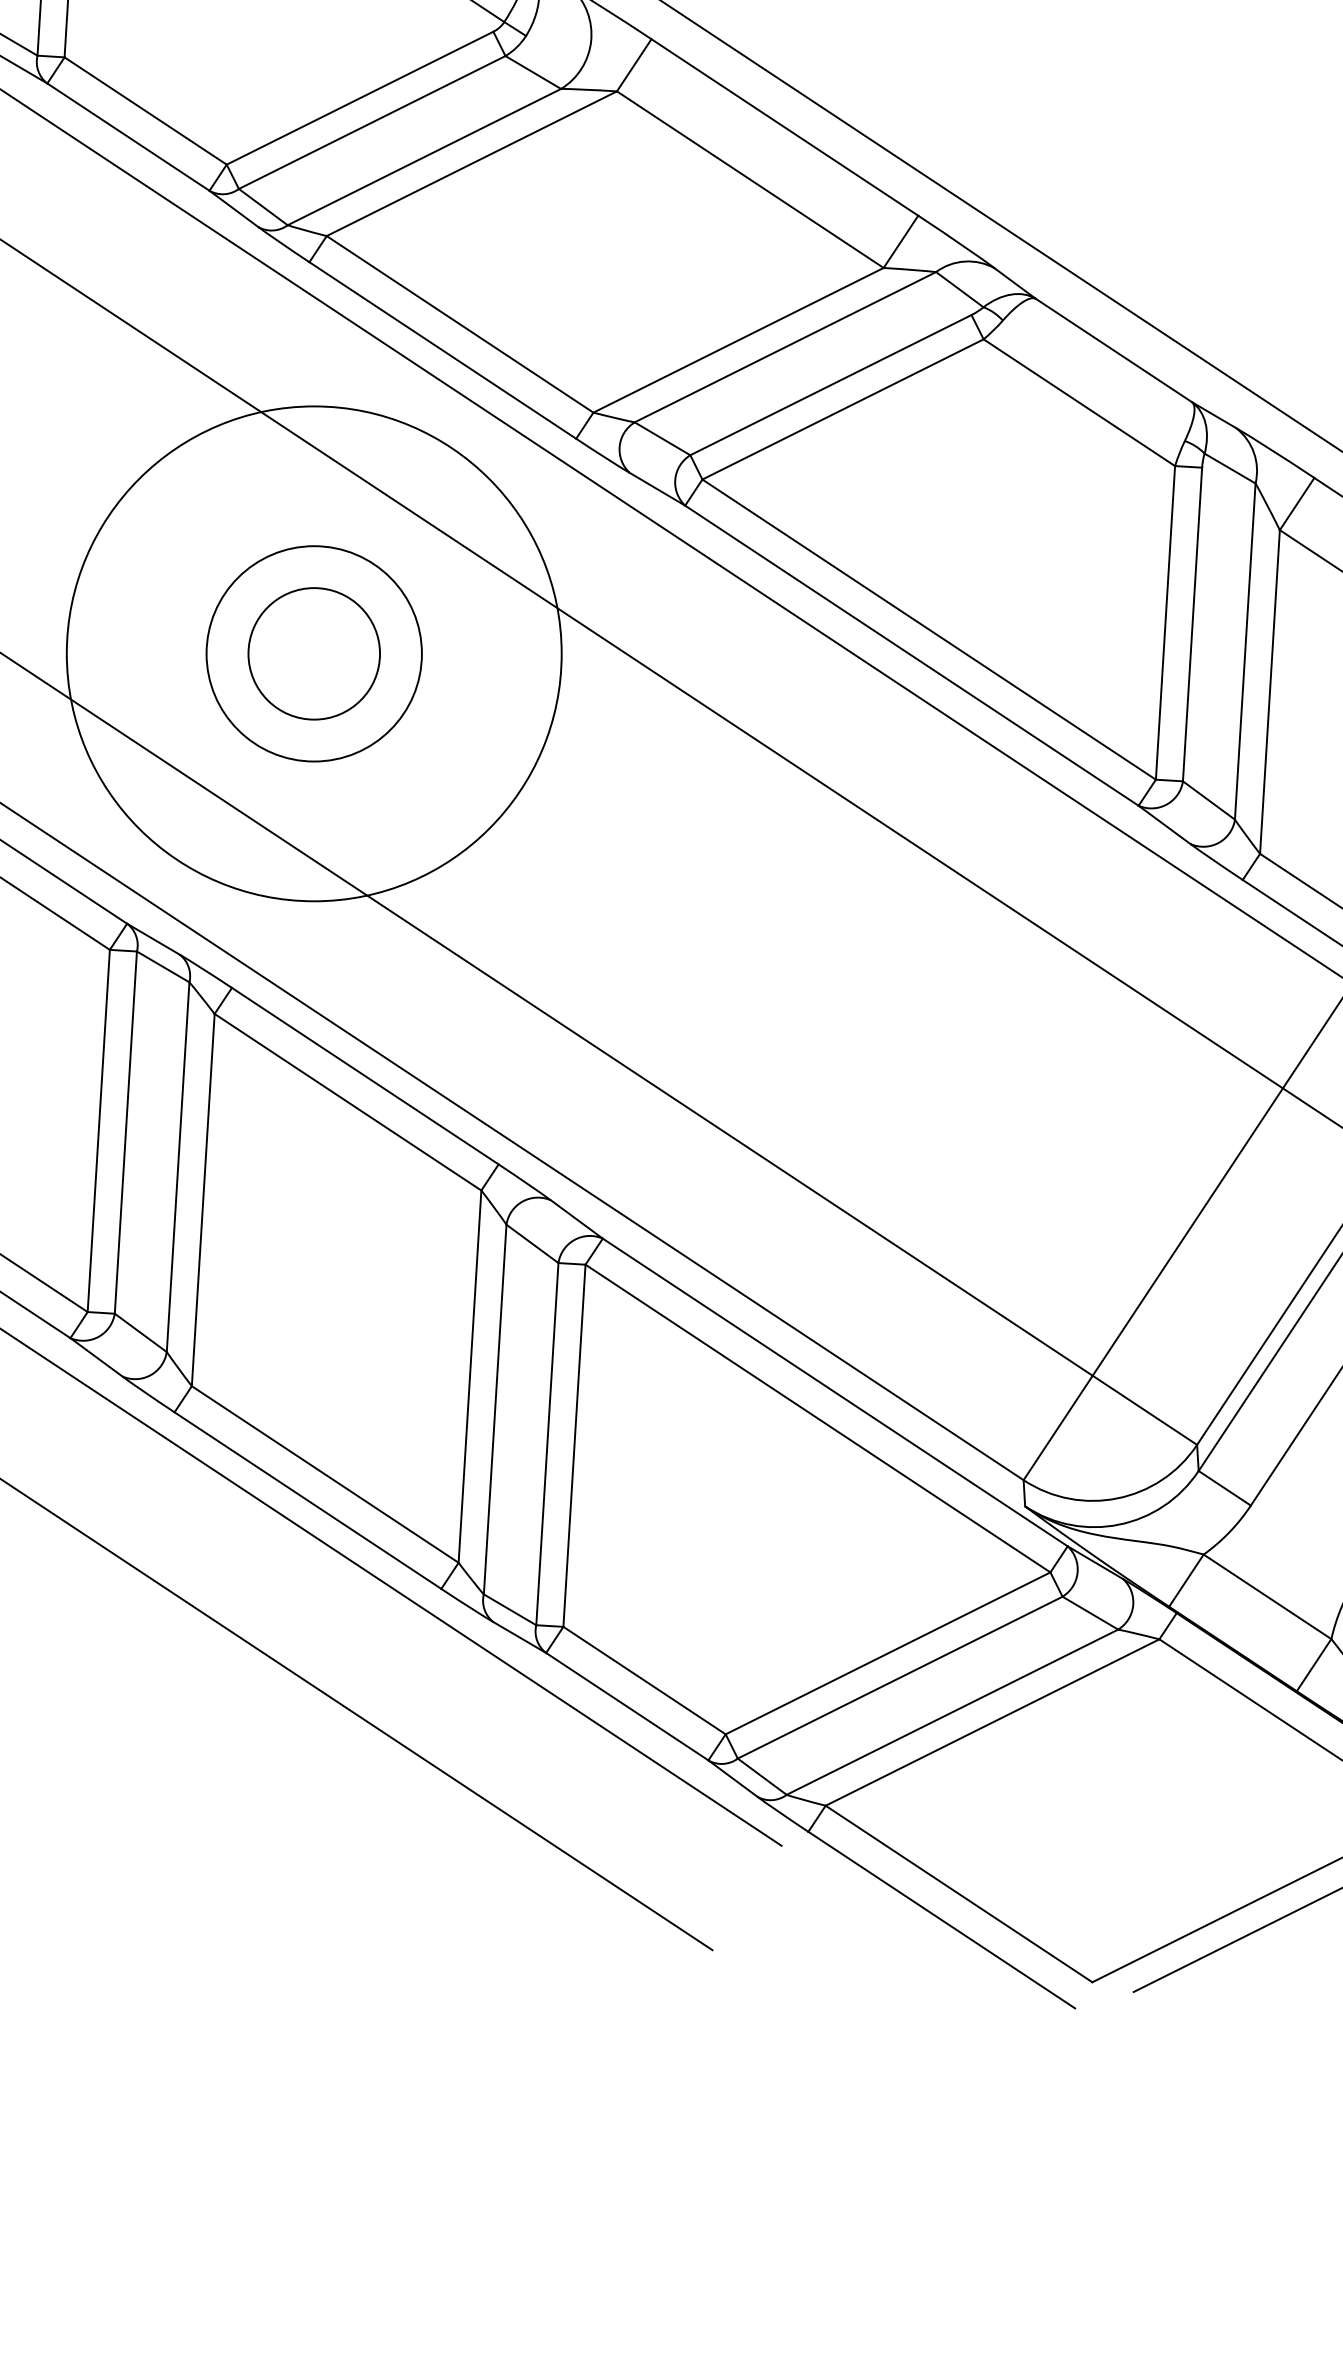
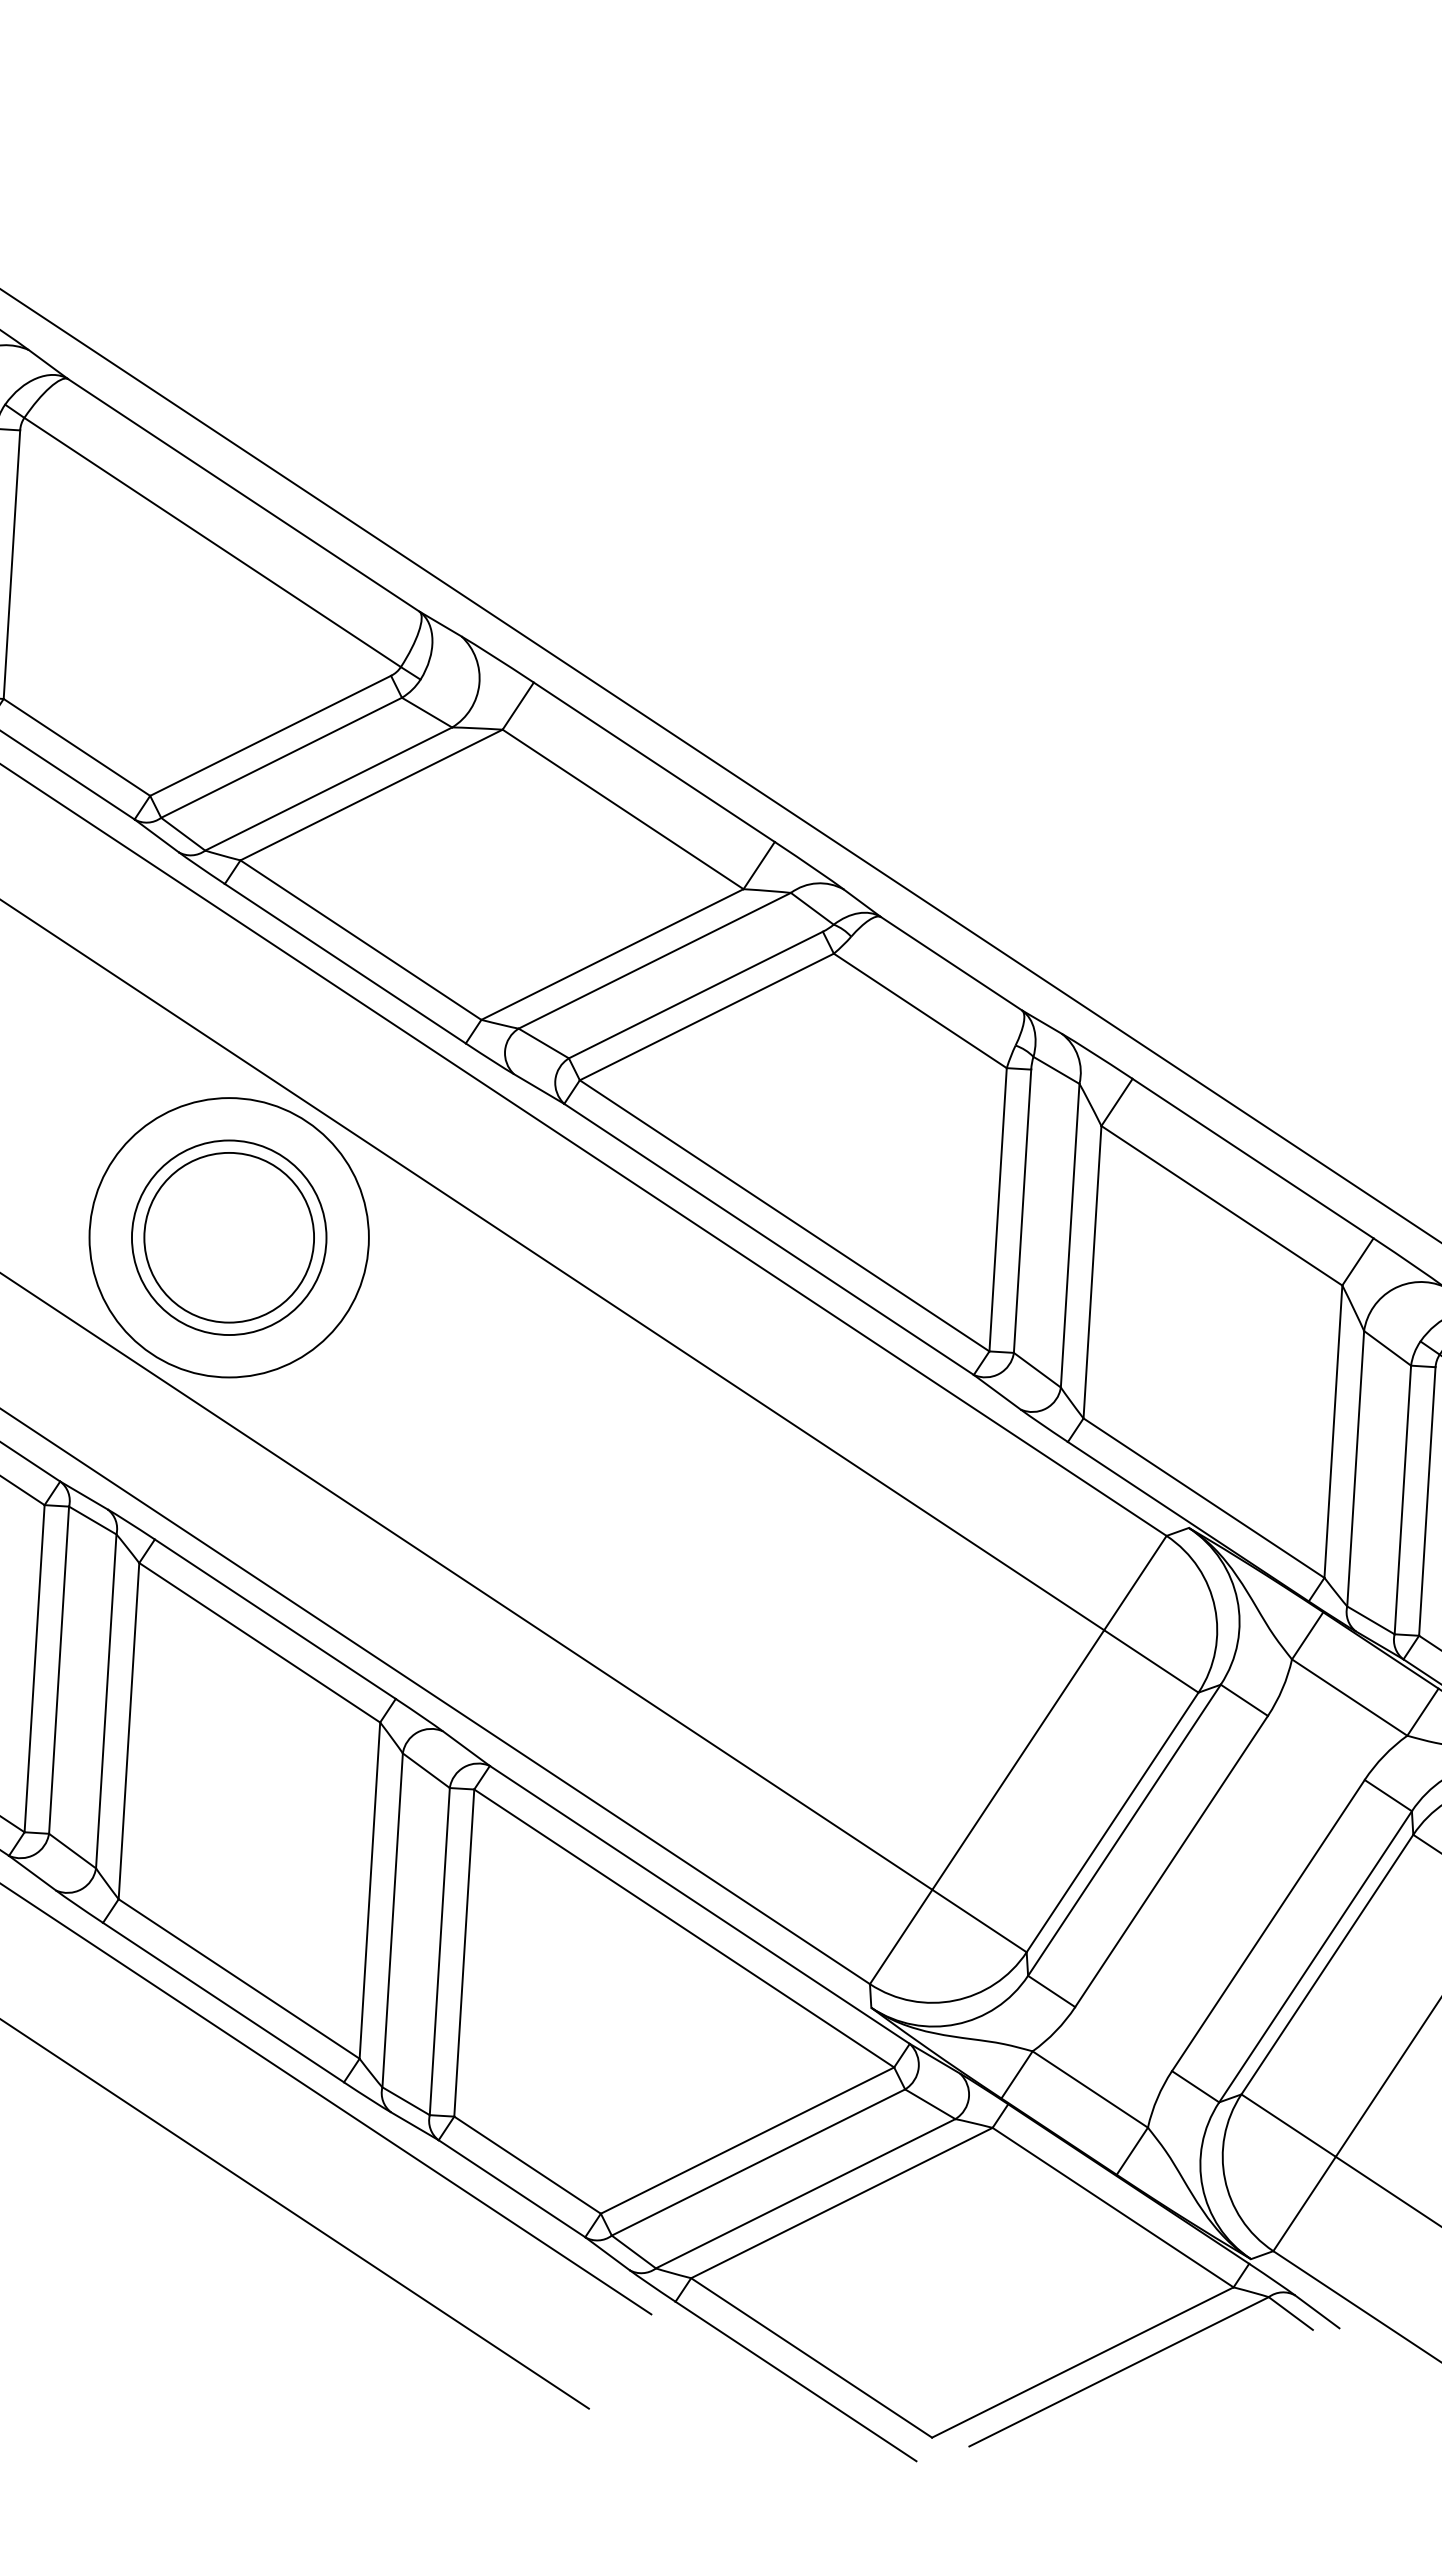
circle: (313, 653) -> (228, 1237), size x0.62
circle: (314, 653) -> (229, 1237), size x1.43

